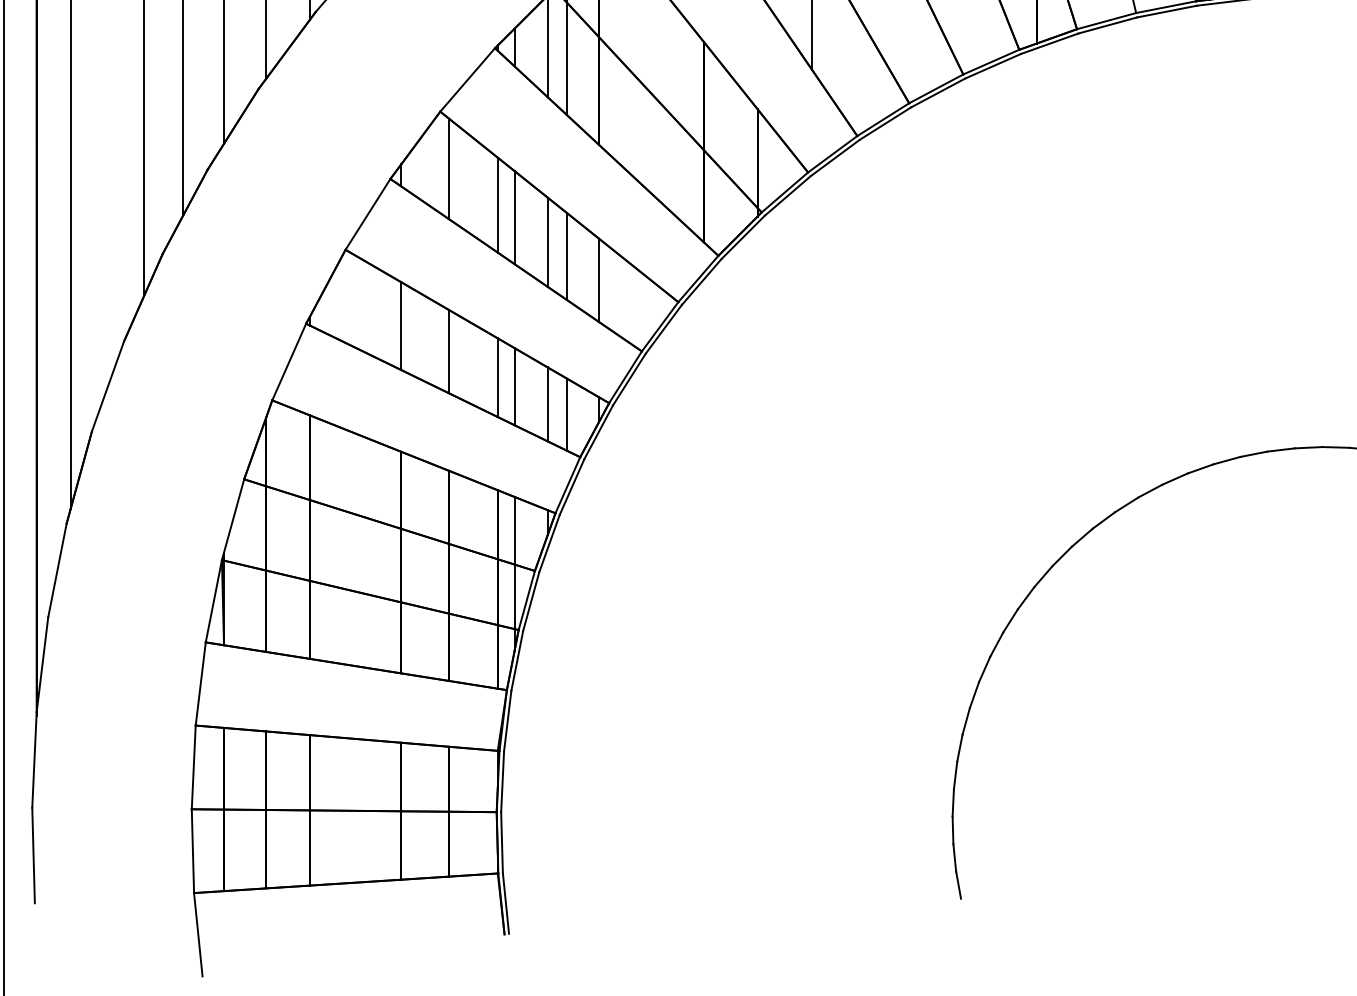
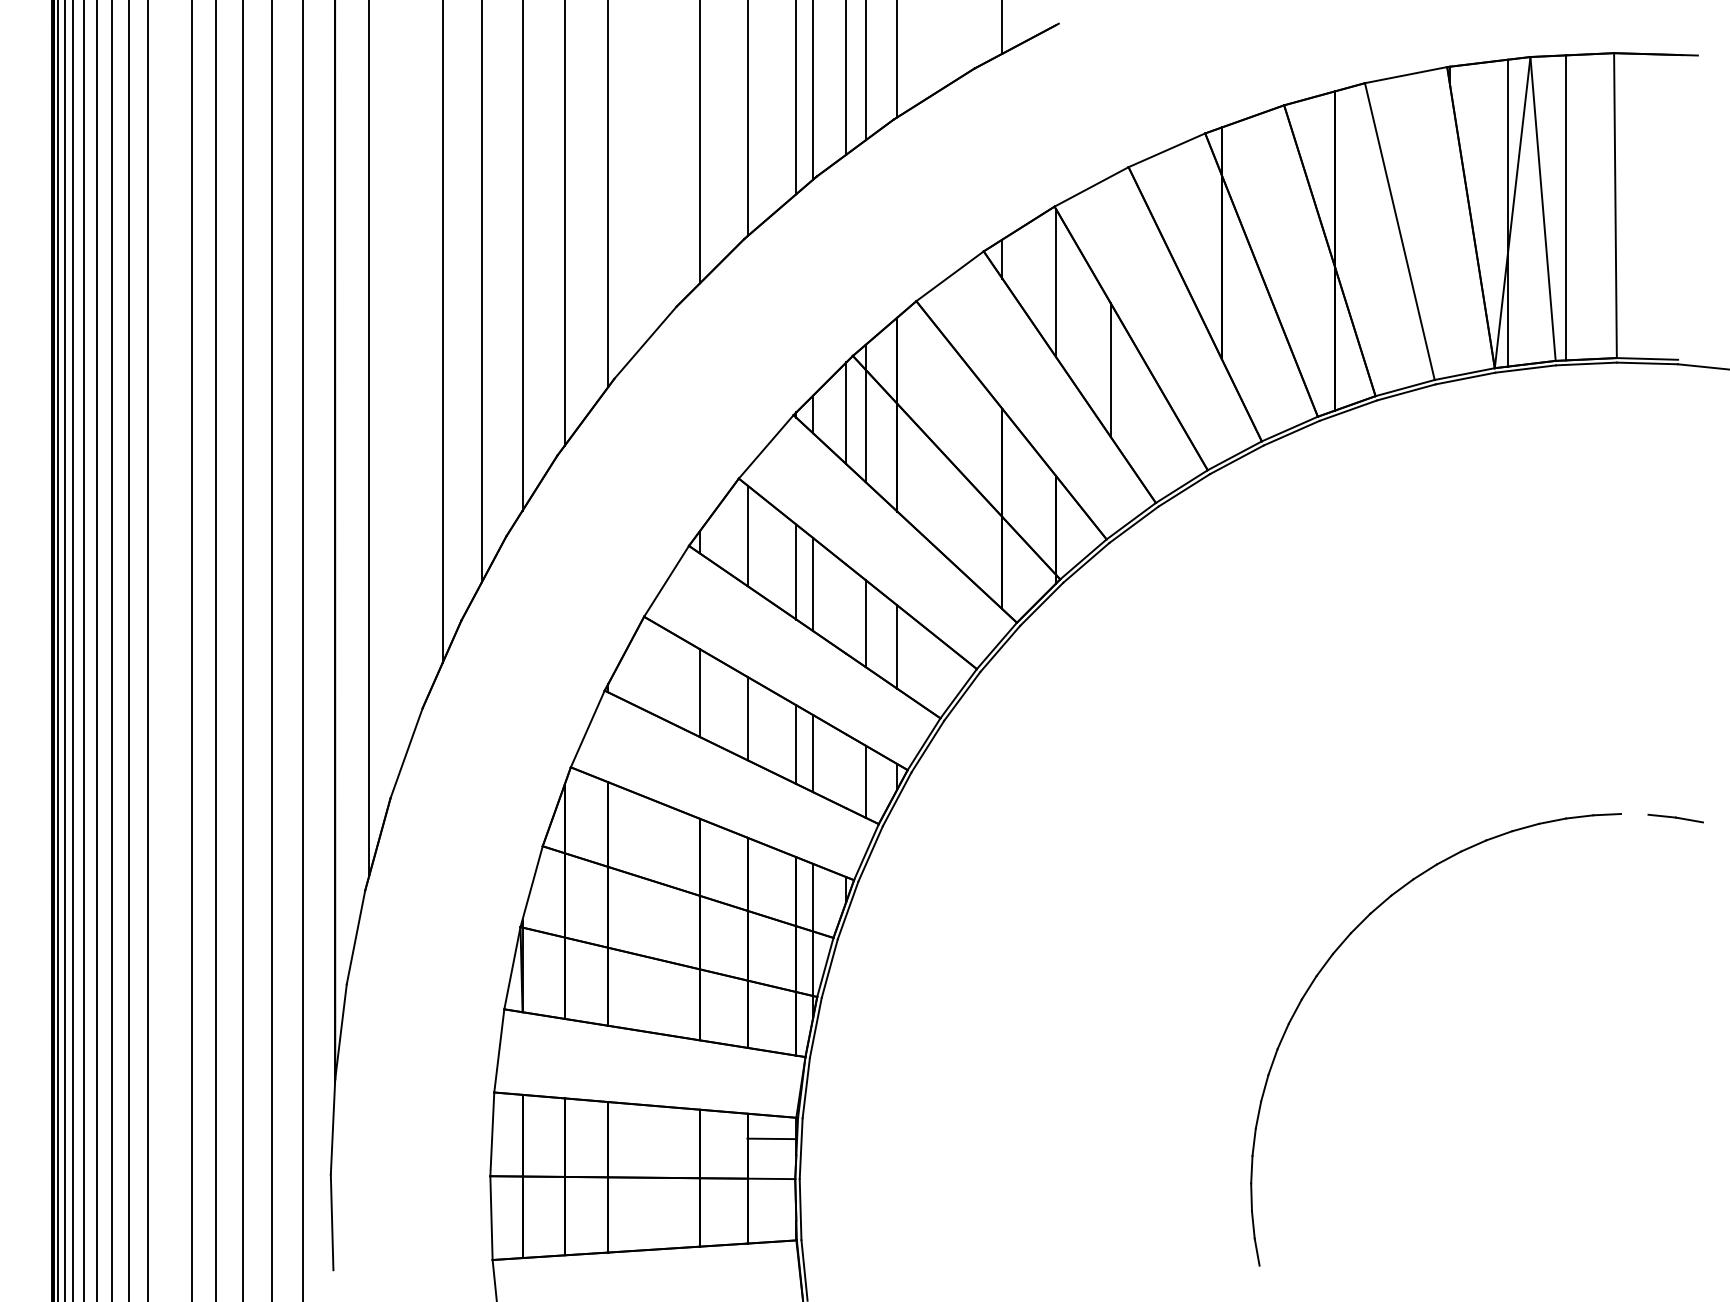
line: (547, 241) -> (846, 608), removed
line: (547, 404) -> (846, 771), removed
line: (1335, 447) -> (1634, 814), removed
line: (472, 811) -> (771, 1138), moved

